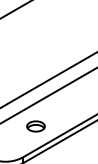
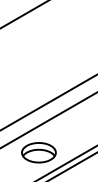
part: (35, 126) -> (38, 152), size x1.67

